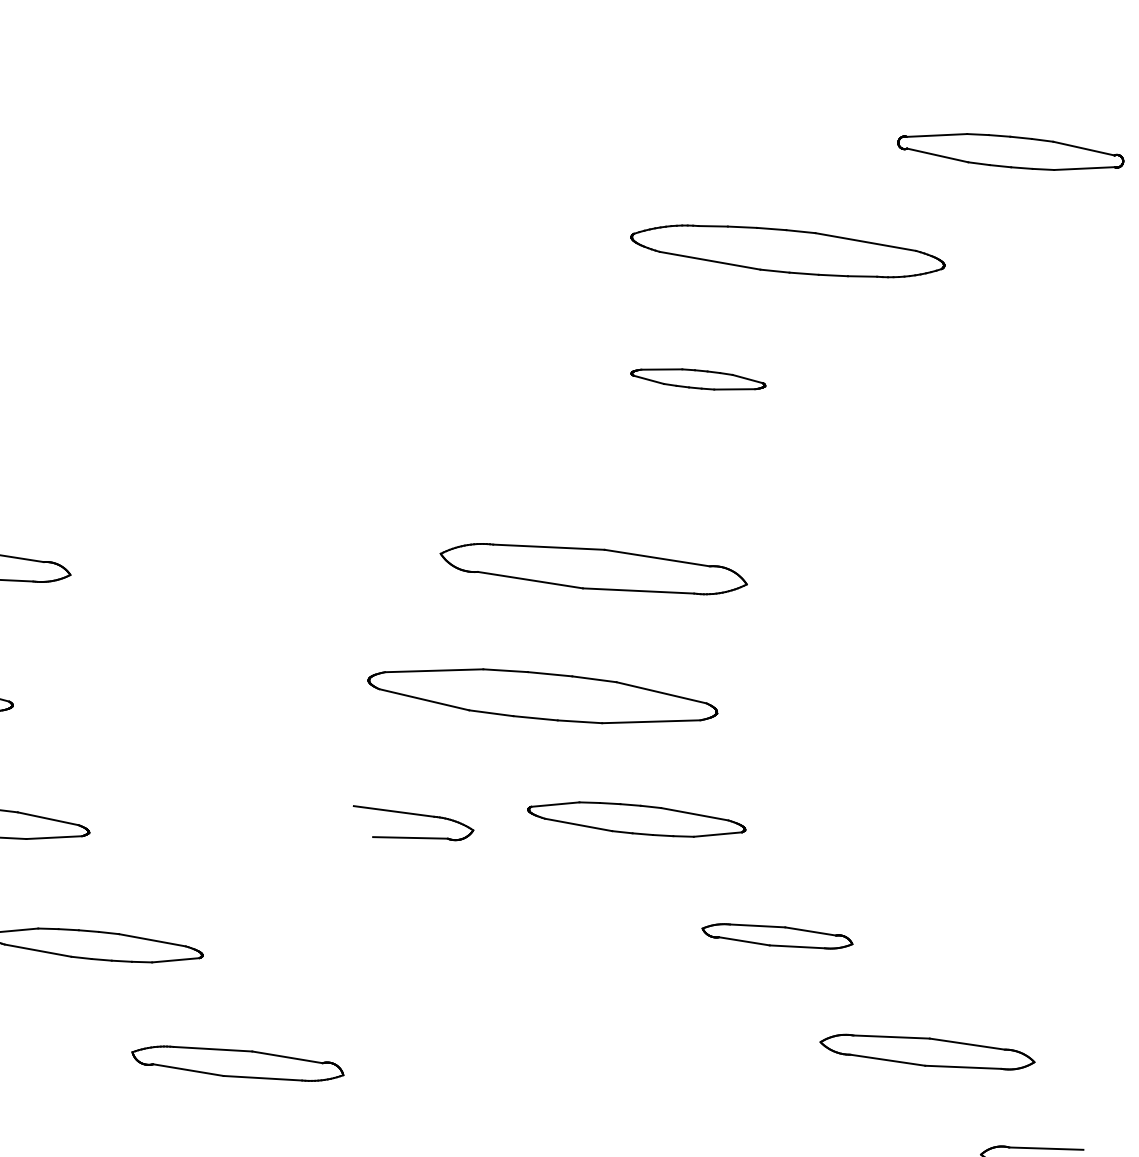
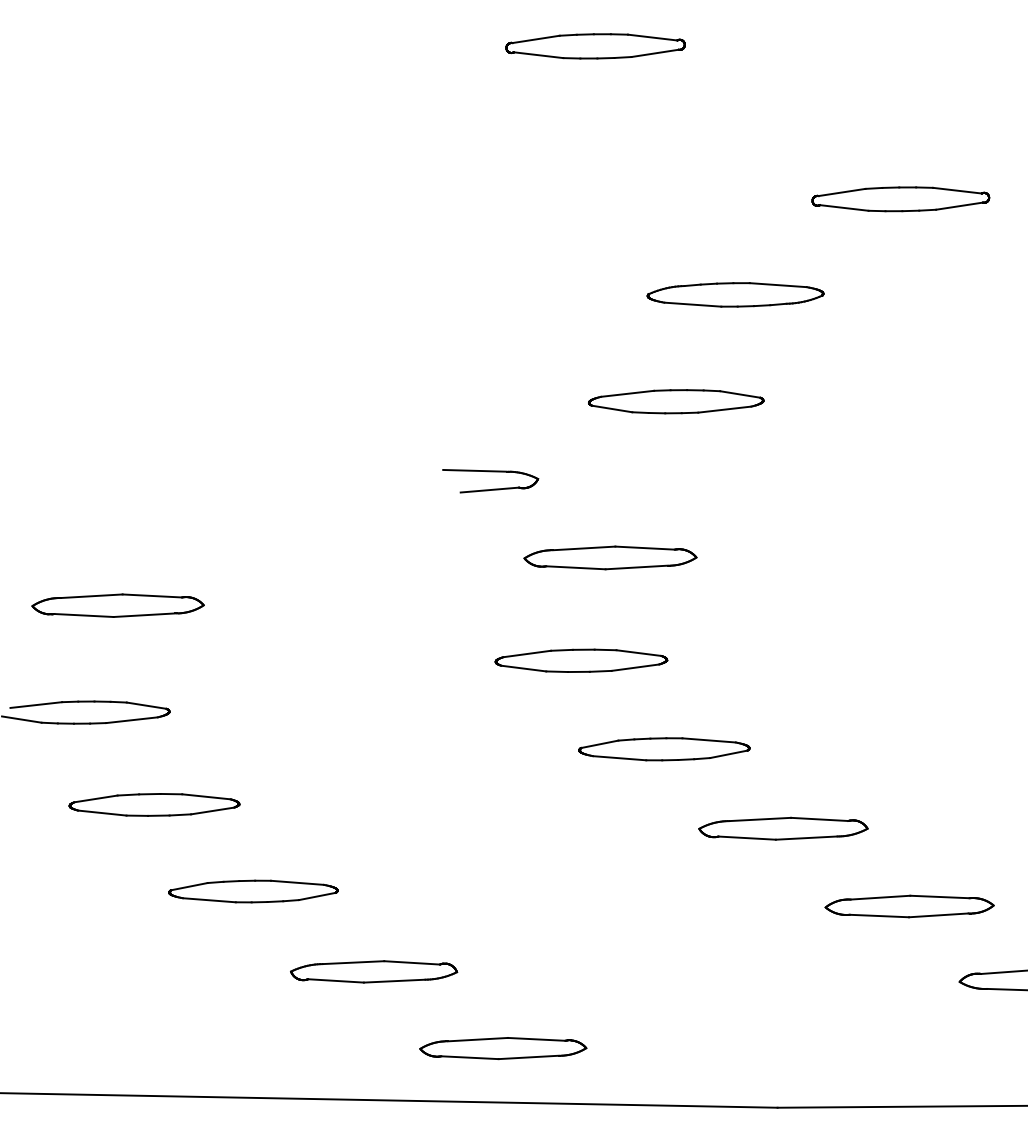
part: (787, 250) -> (735, 294), size x0.71
part: (698, 379) -> (676, 401), size x1.67
part: (593, 568) -> (610, 557), size x0.71
part: (543, 695) -> (581, 660), size x0.62
part: (415, 836) -> (493, 488), moved
part: (777, 936) -> (783, 828), size x1.43

